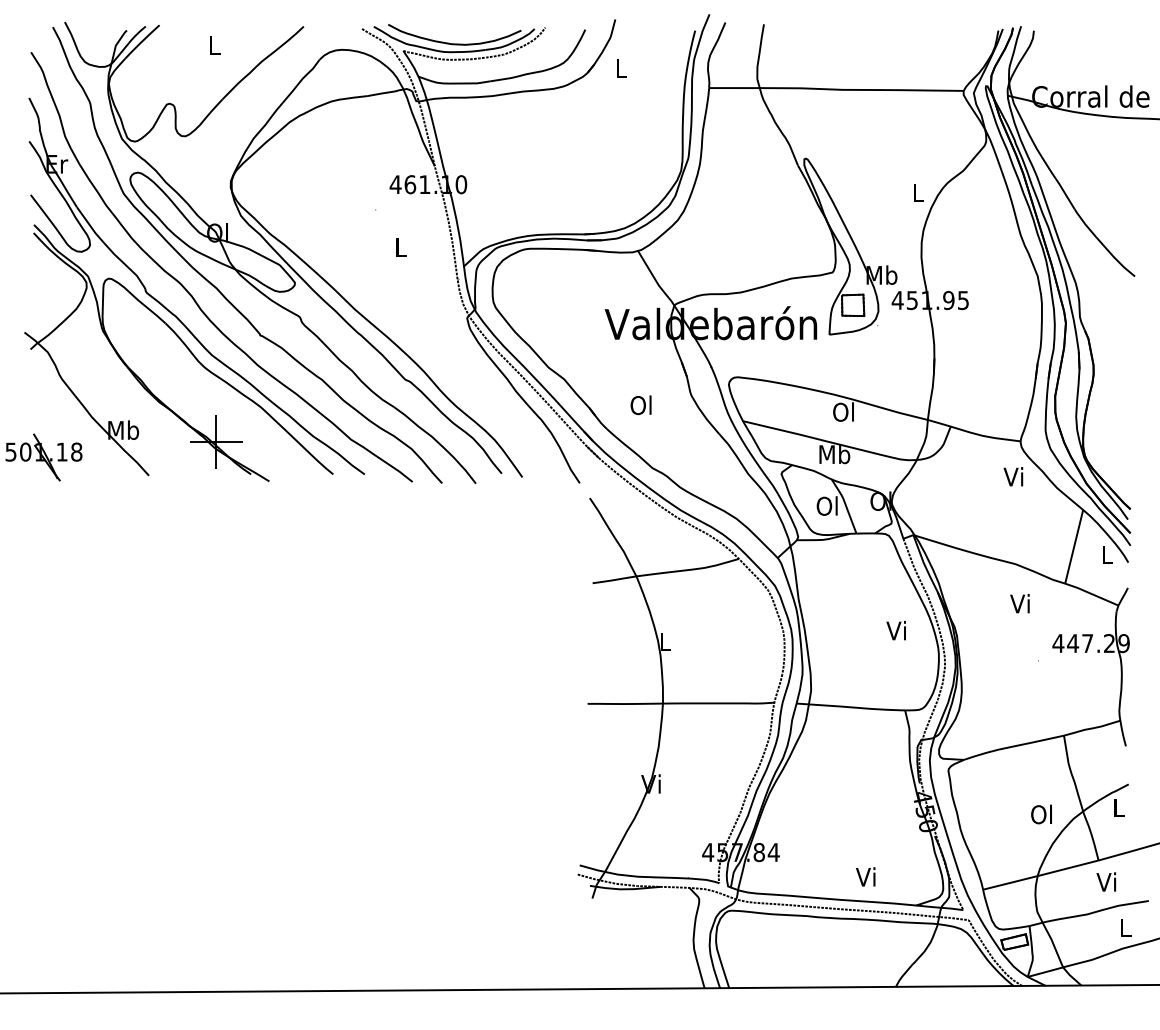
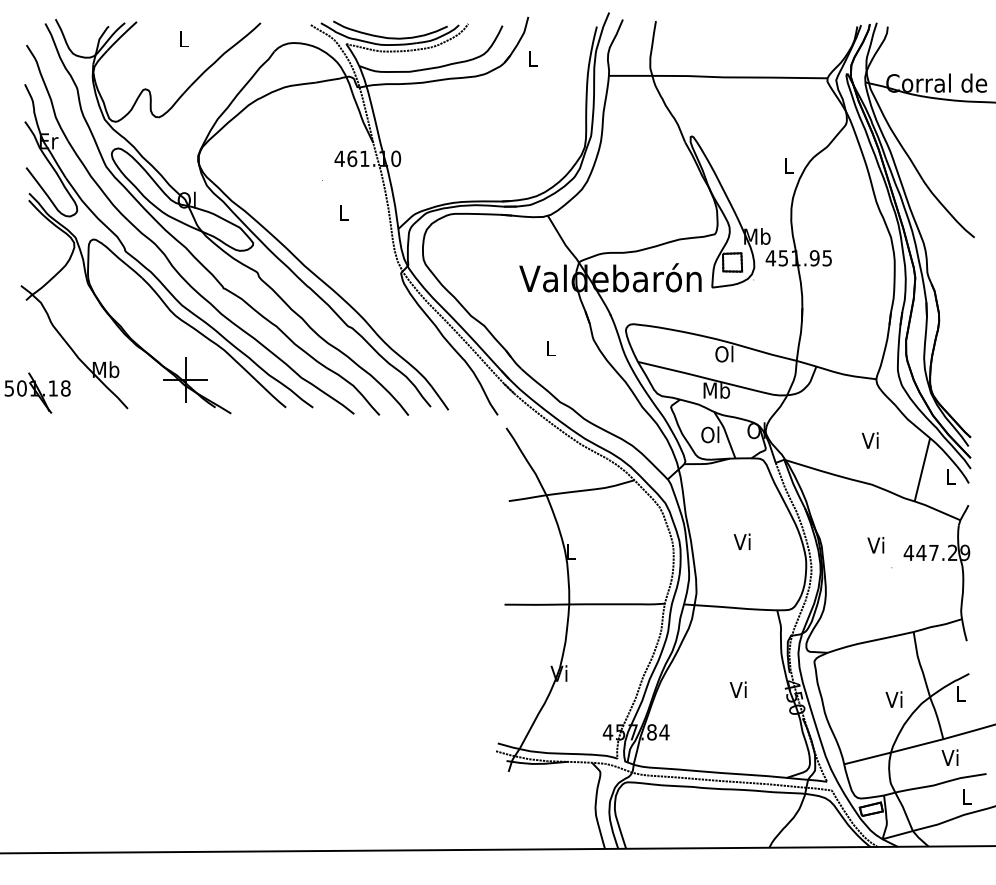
text: (640, 405) -> (549, 348), Ol -> L
text: (1013, 476) -> (870, 440), moved
text: (1019, 603) -> (875, 545), moved
text: (895, 630) -> (741, 541), moved
text: (1041, 814) -> (894, 699), Ol -> Vi
text: (865, 876) -> (738, 689), moved

